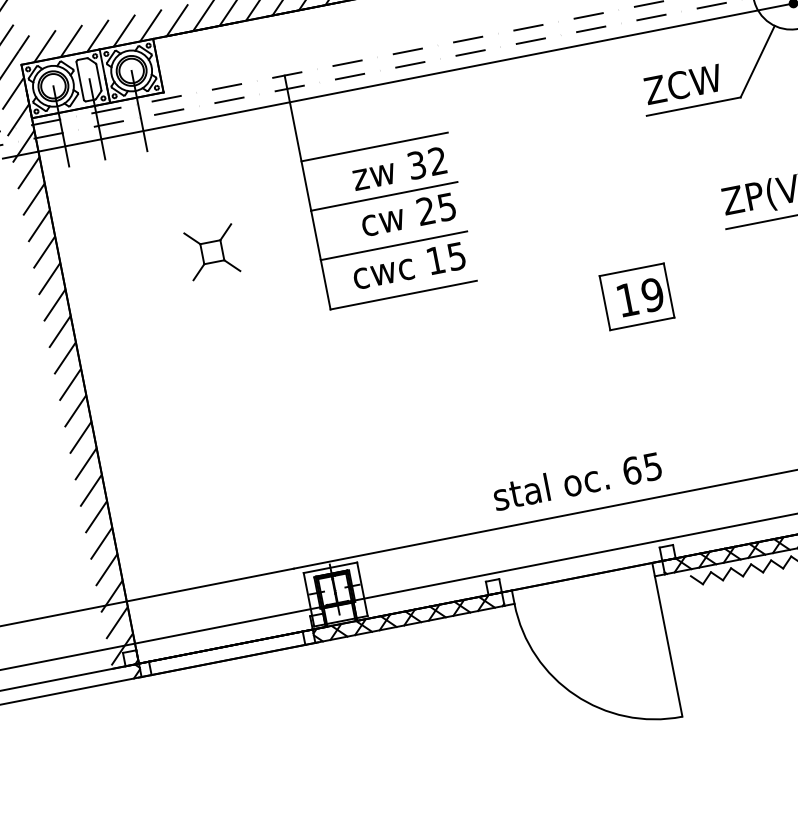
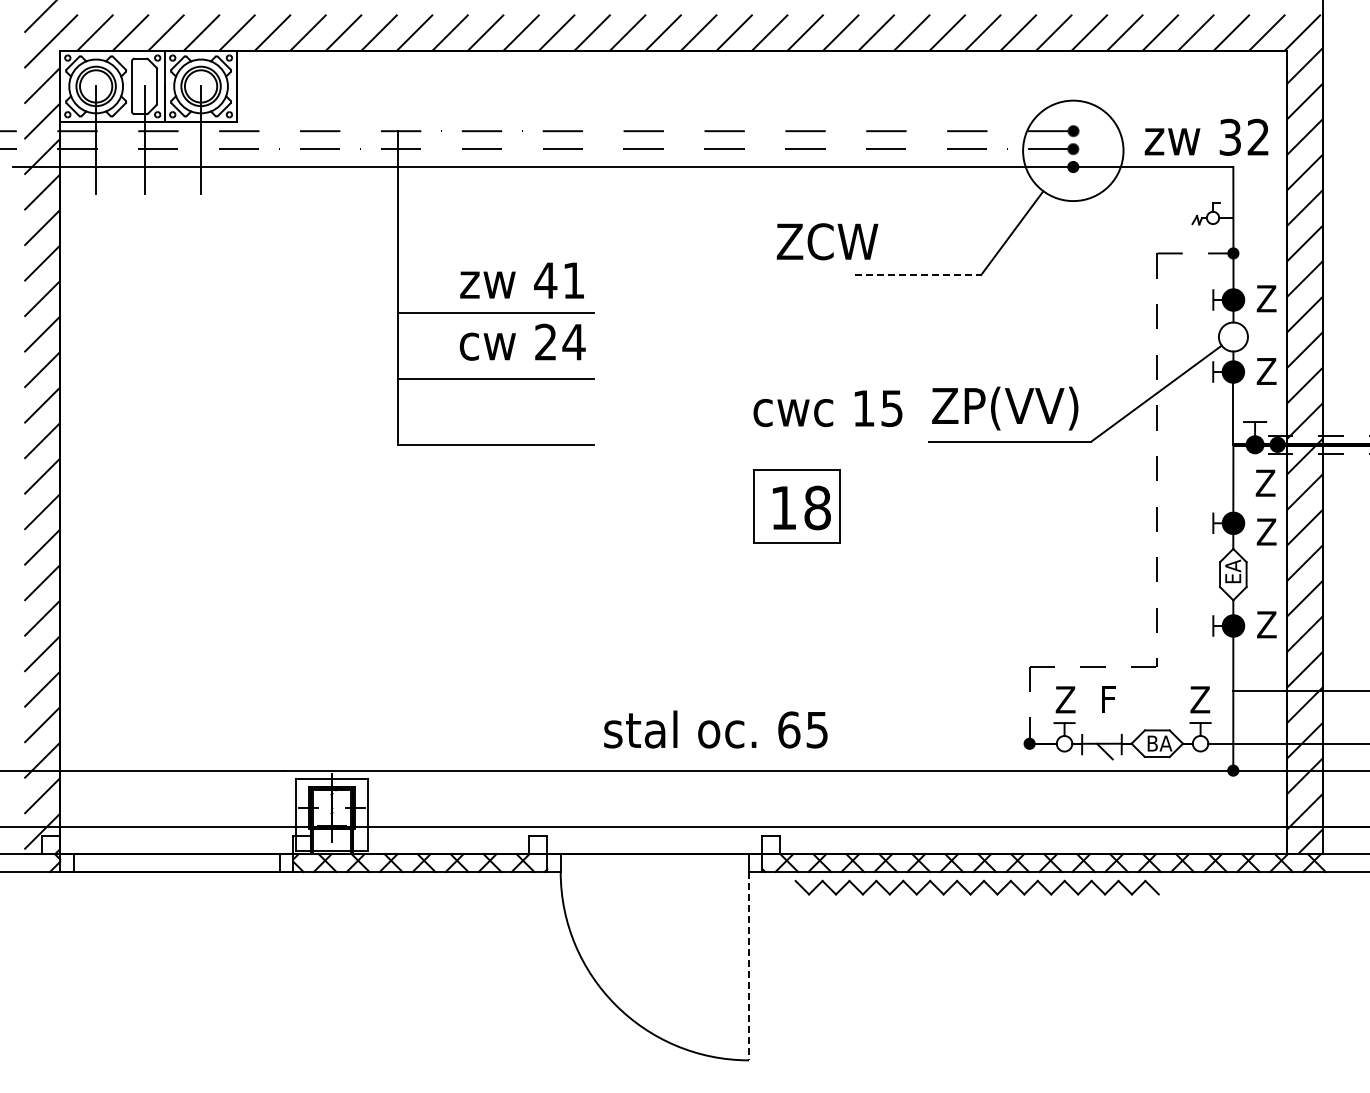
text: (683, 84) -> (827, 241), moved
line: (693, 106) -> (918, 275), solid -> dashed
line: (374, 147) -> (495, 246), removed
text: (426, 163) -> (558, 280), 32 -> 41
text: (446, 207) -> (573, 342), 25 -> 24
part: (211, 251) -> (258, 340), removed
text: (408, 265) -> (827, 408), moved
text: (652, 294) -> (817, 507), 19 -> 18
text: (577, 481) -> (715, 729), moved
line: (669, 646) -> (749, 966), solid -> dashed

